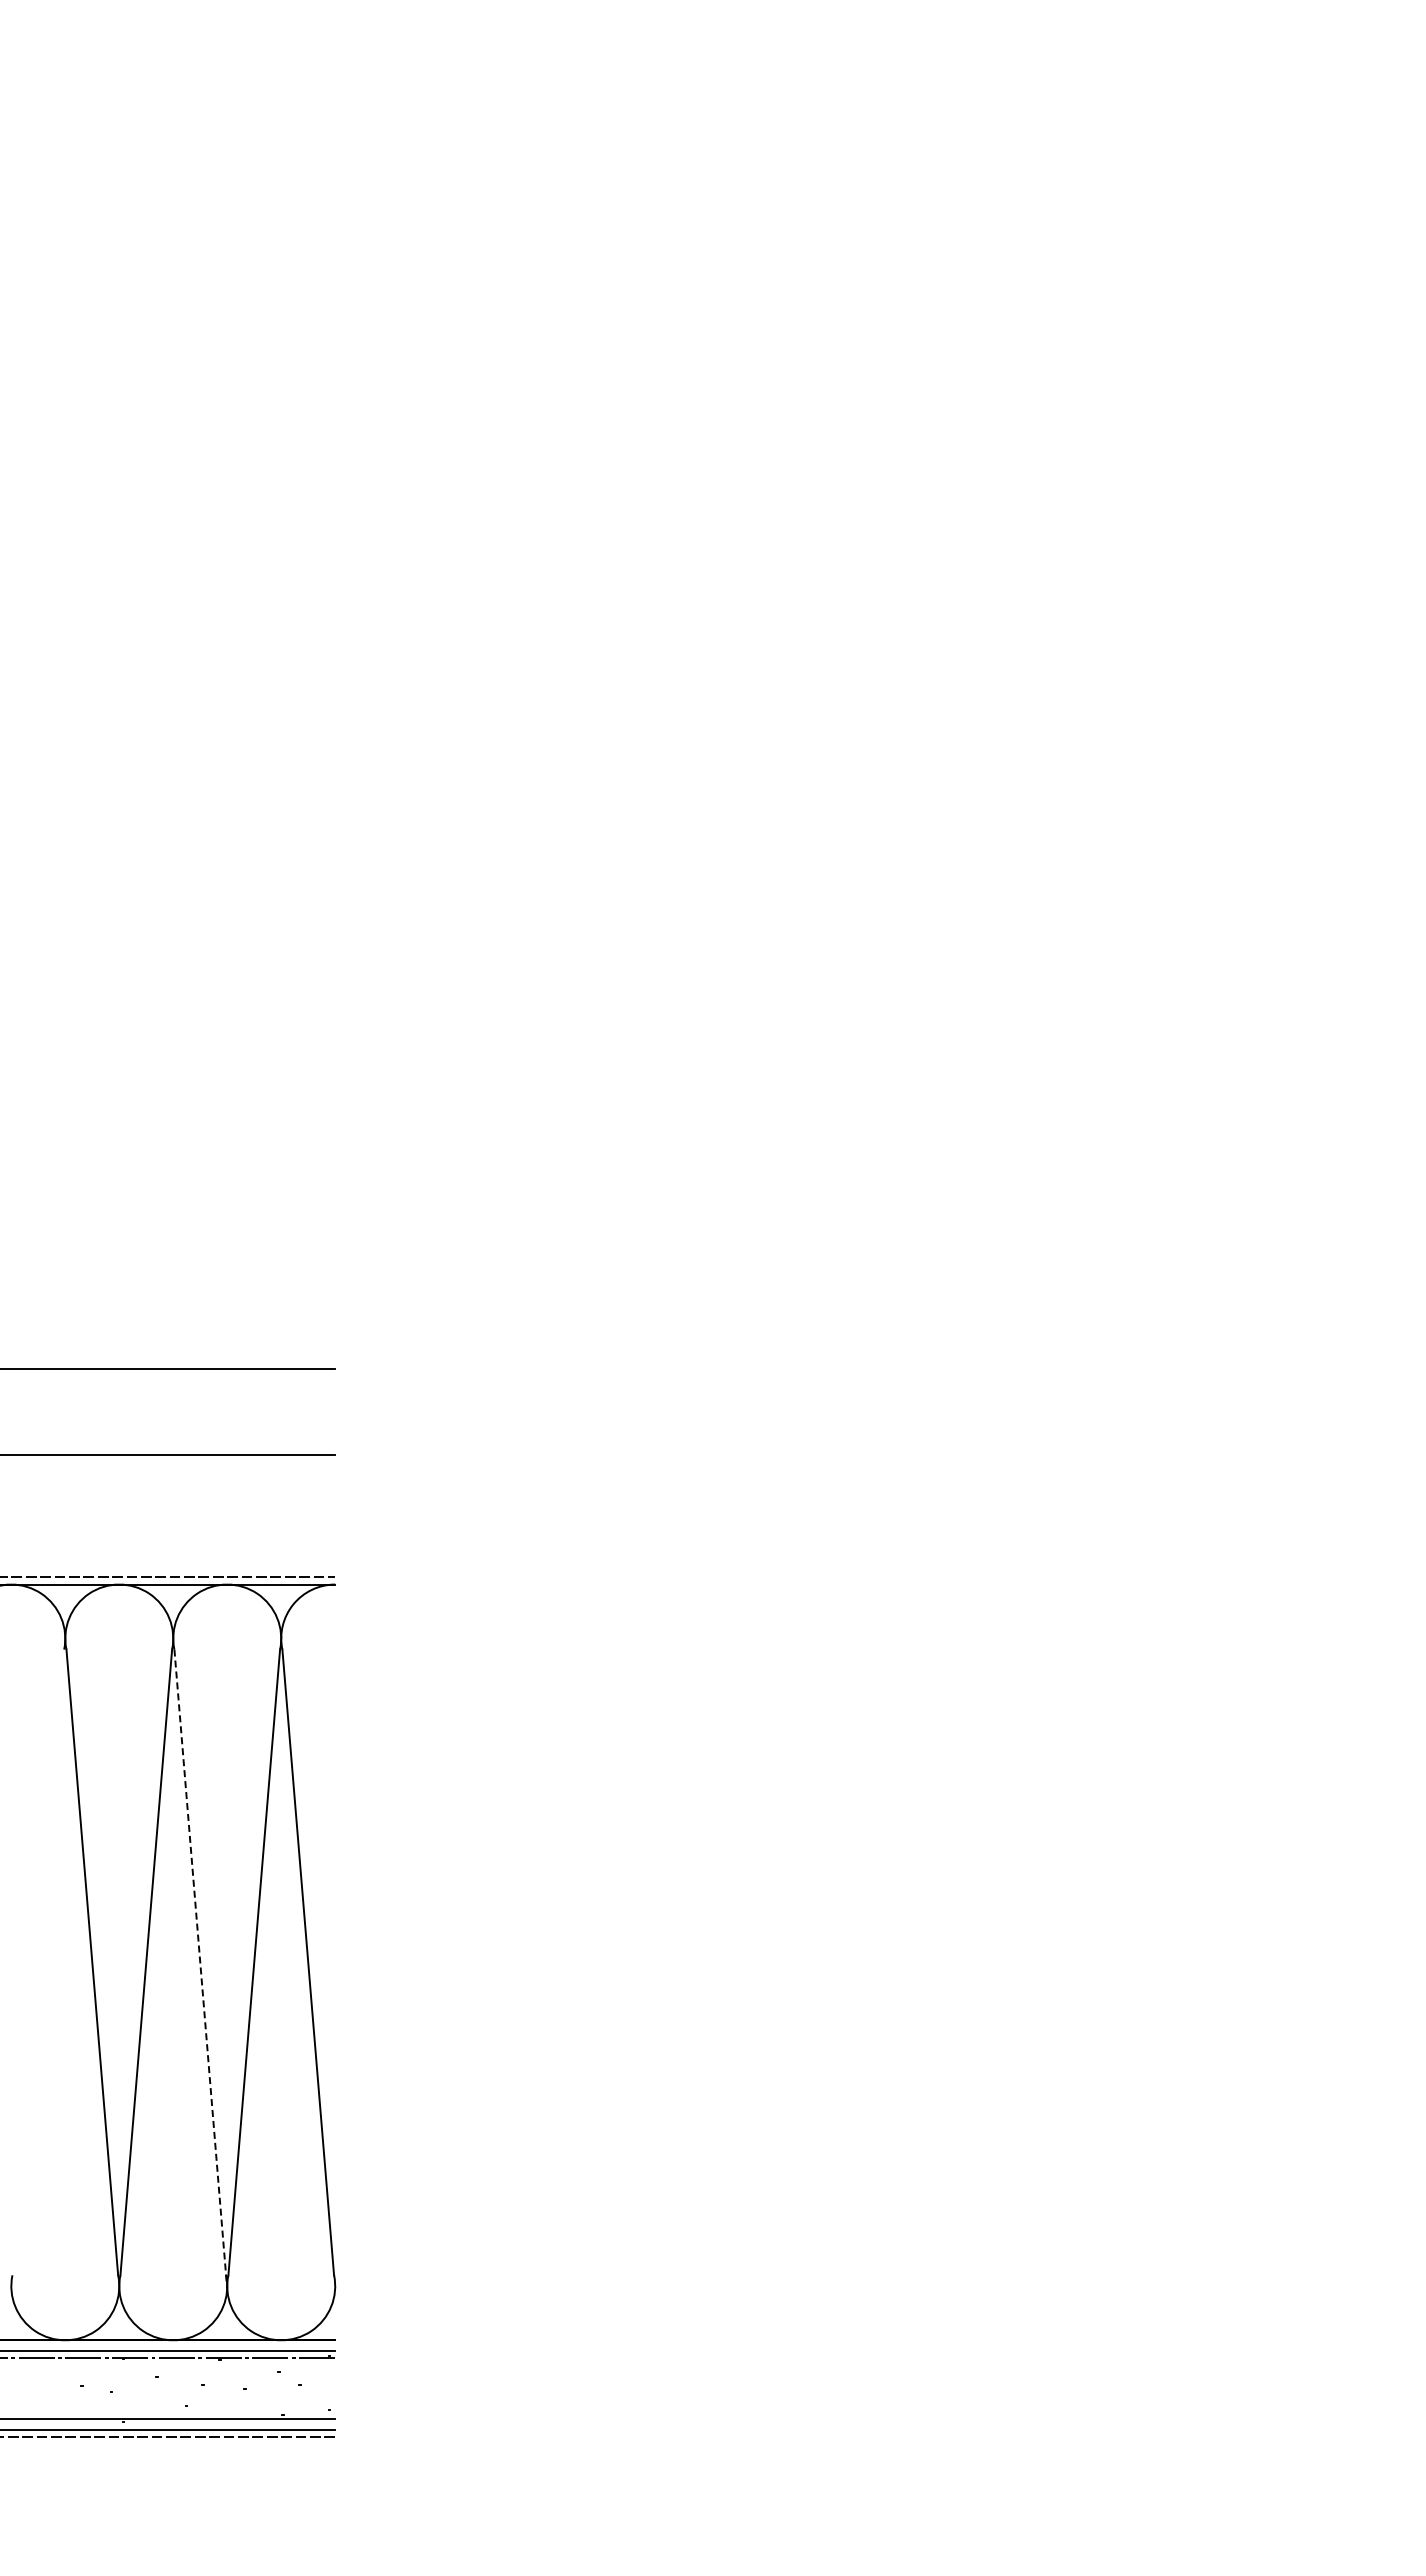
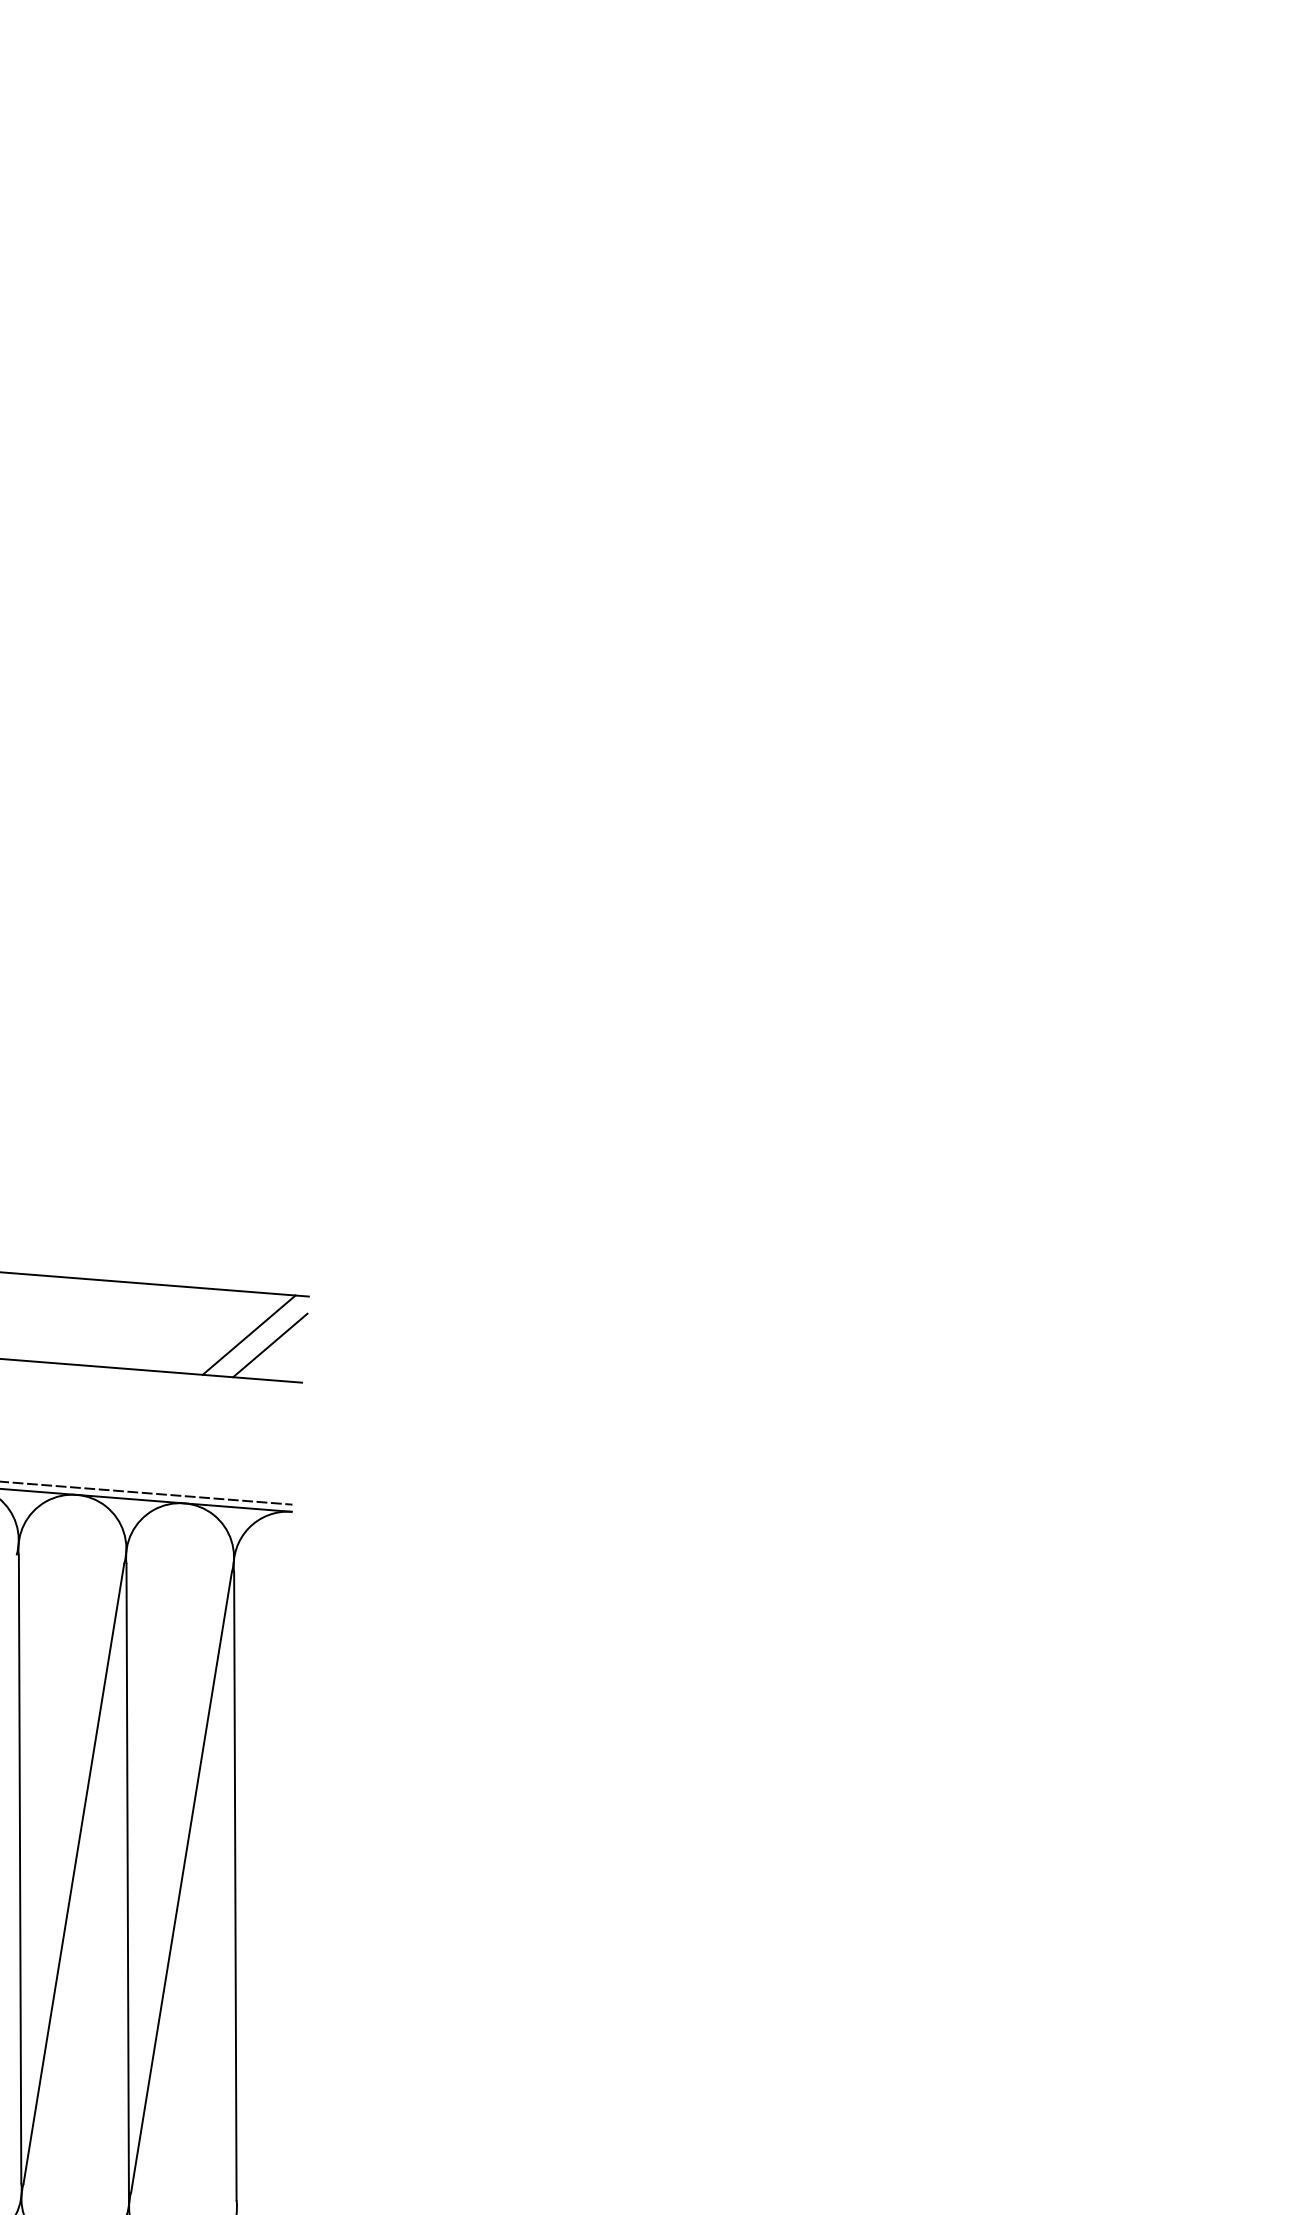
line: (278, 1411) -> (248, 1334), added
line: (300, 1420) -> (270, 1345), added
line: (200, 1969) -> (127, 1885), dashed -> solid

